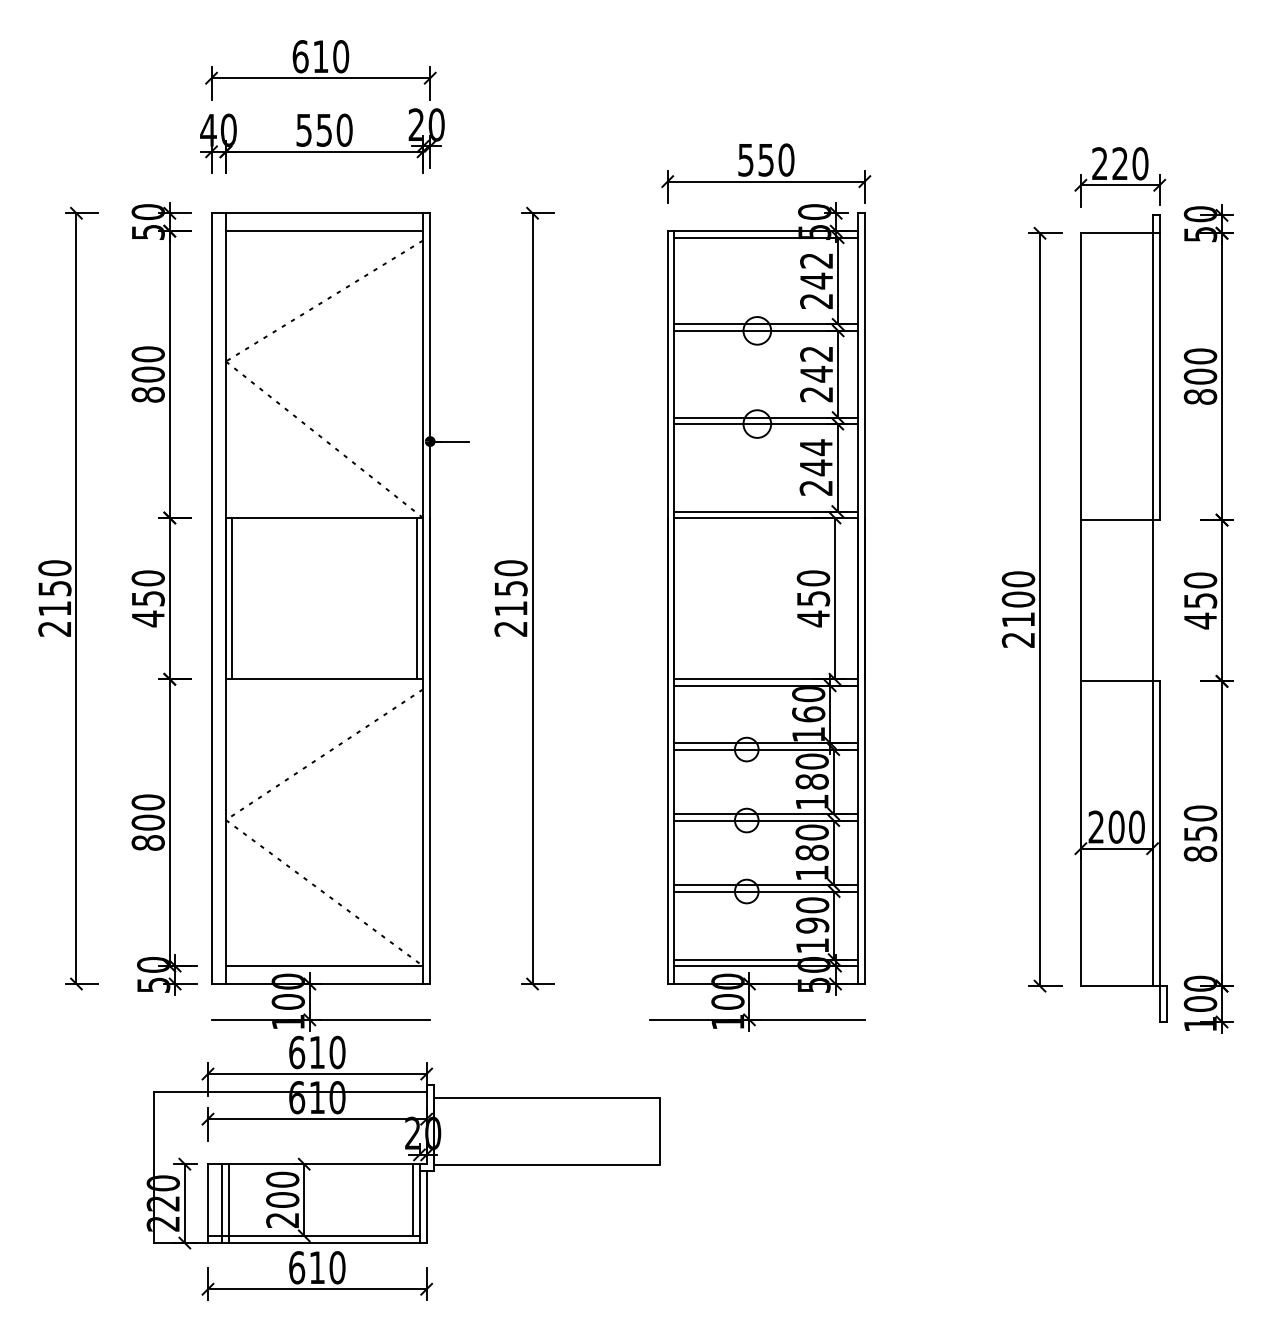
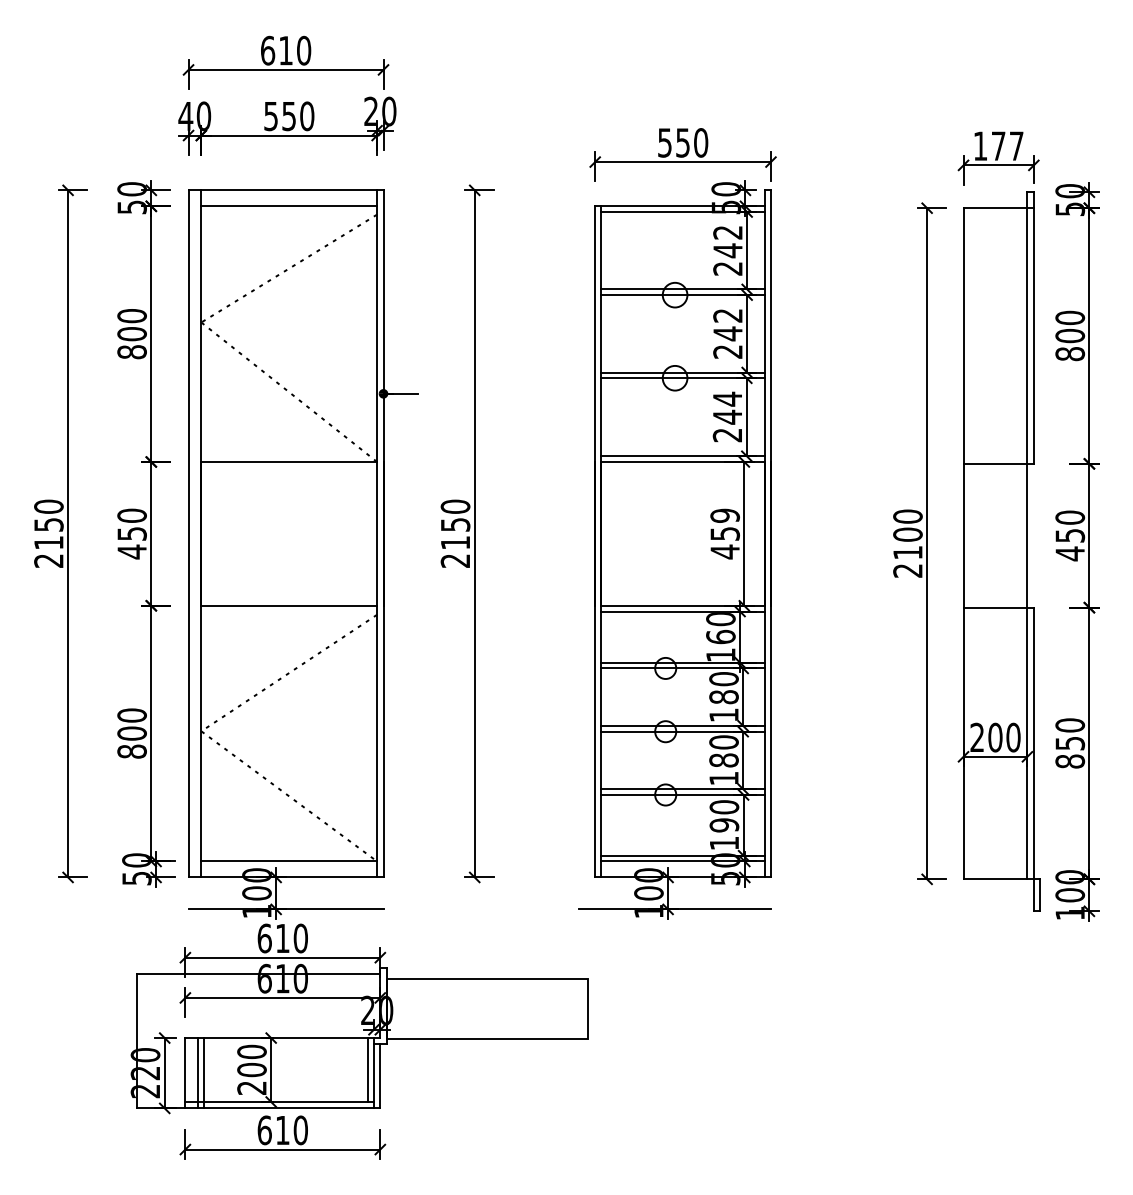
text: (1120, 164) -> (998, 146), 220 -> 177
text: (812, 578) -> (724, 515), 450 -> 459
line: (232, 598) -> (207, 533), removed
line: (416, 598) -> (371, 533), removed

